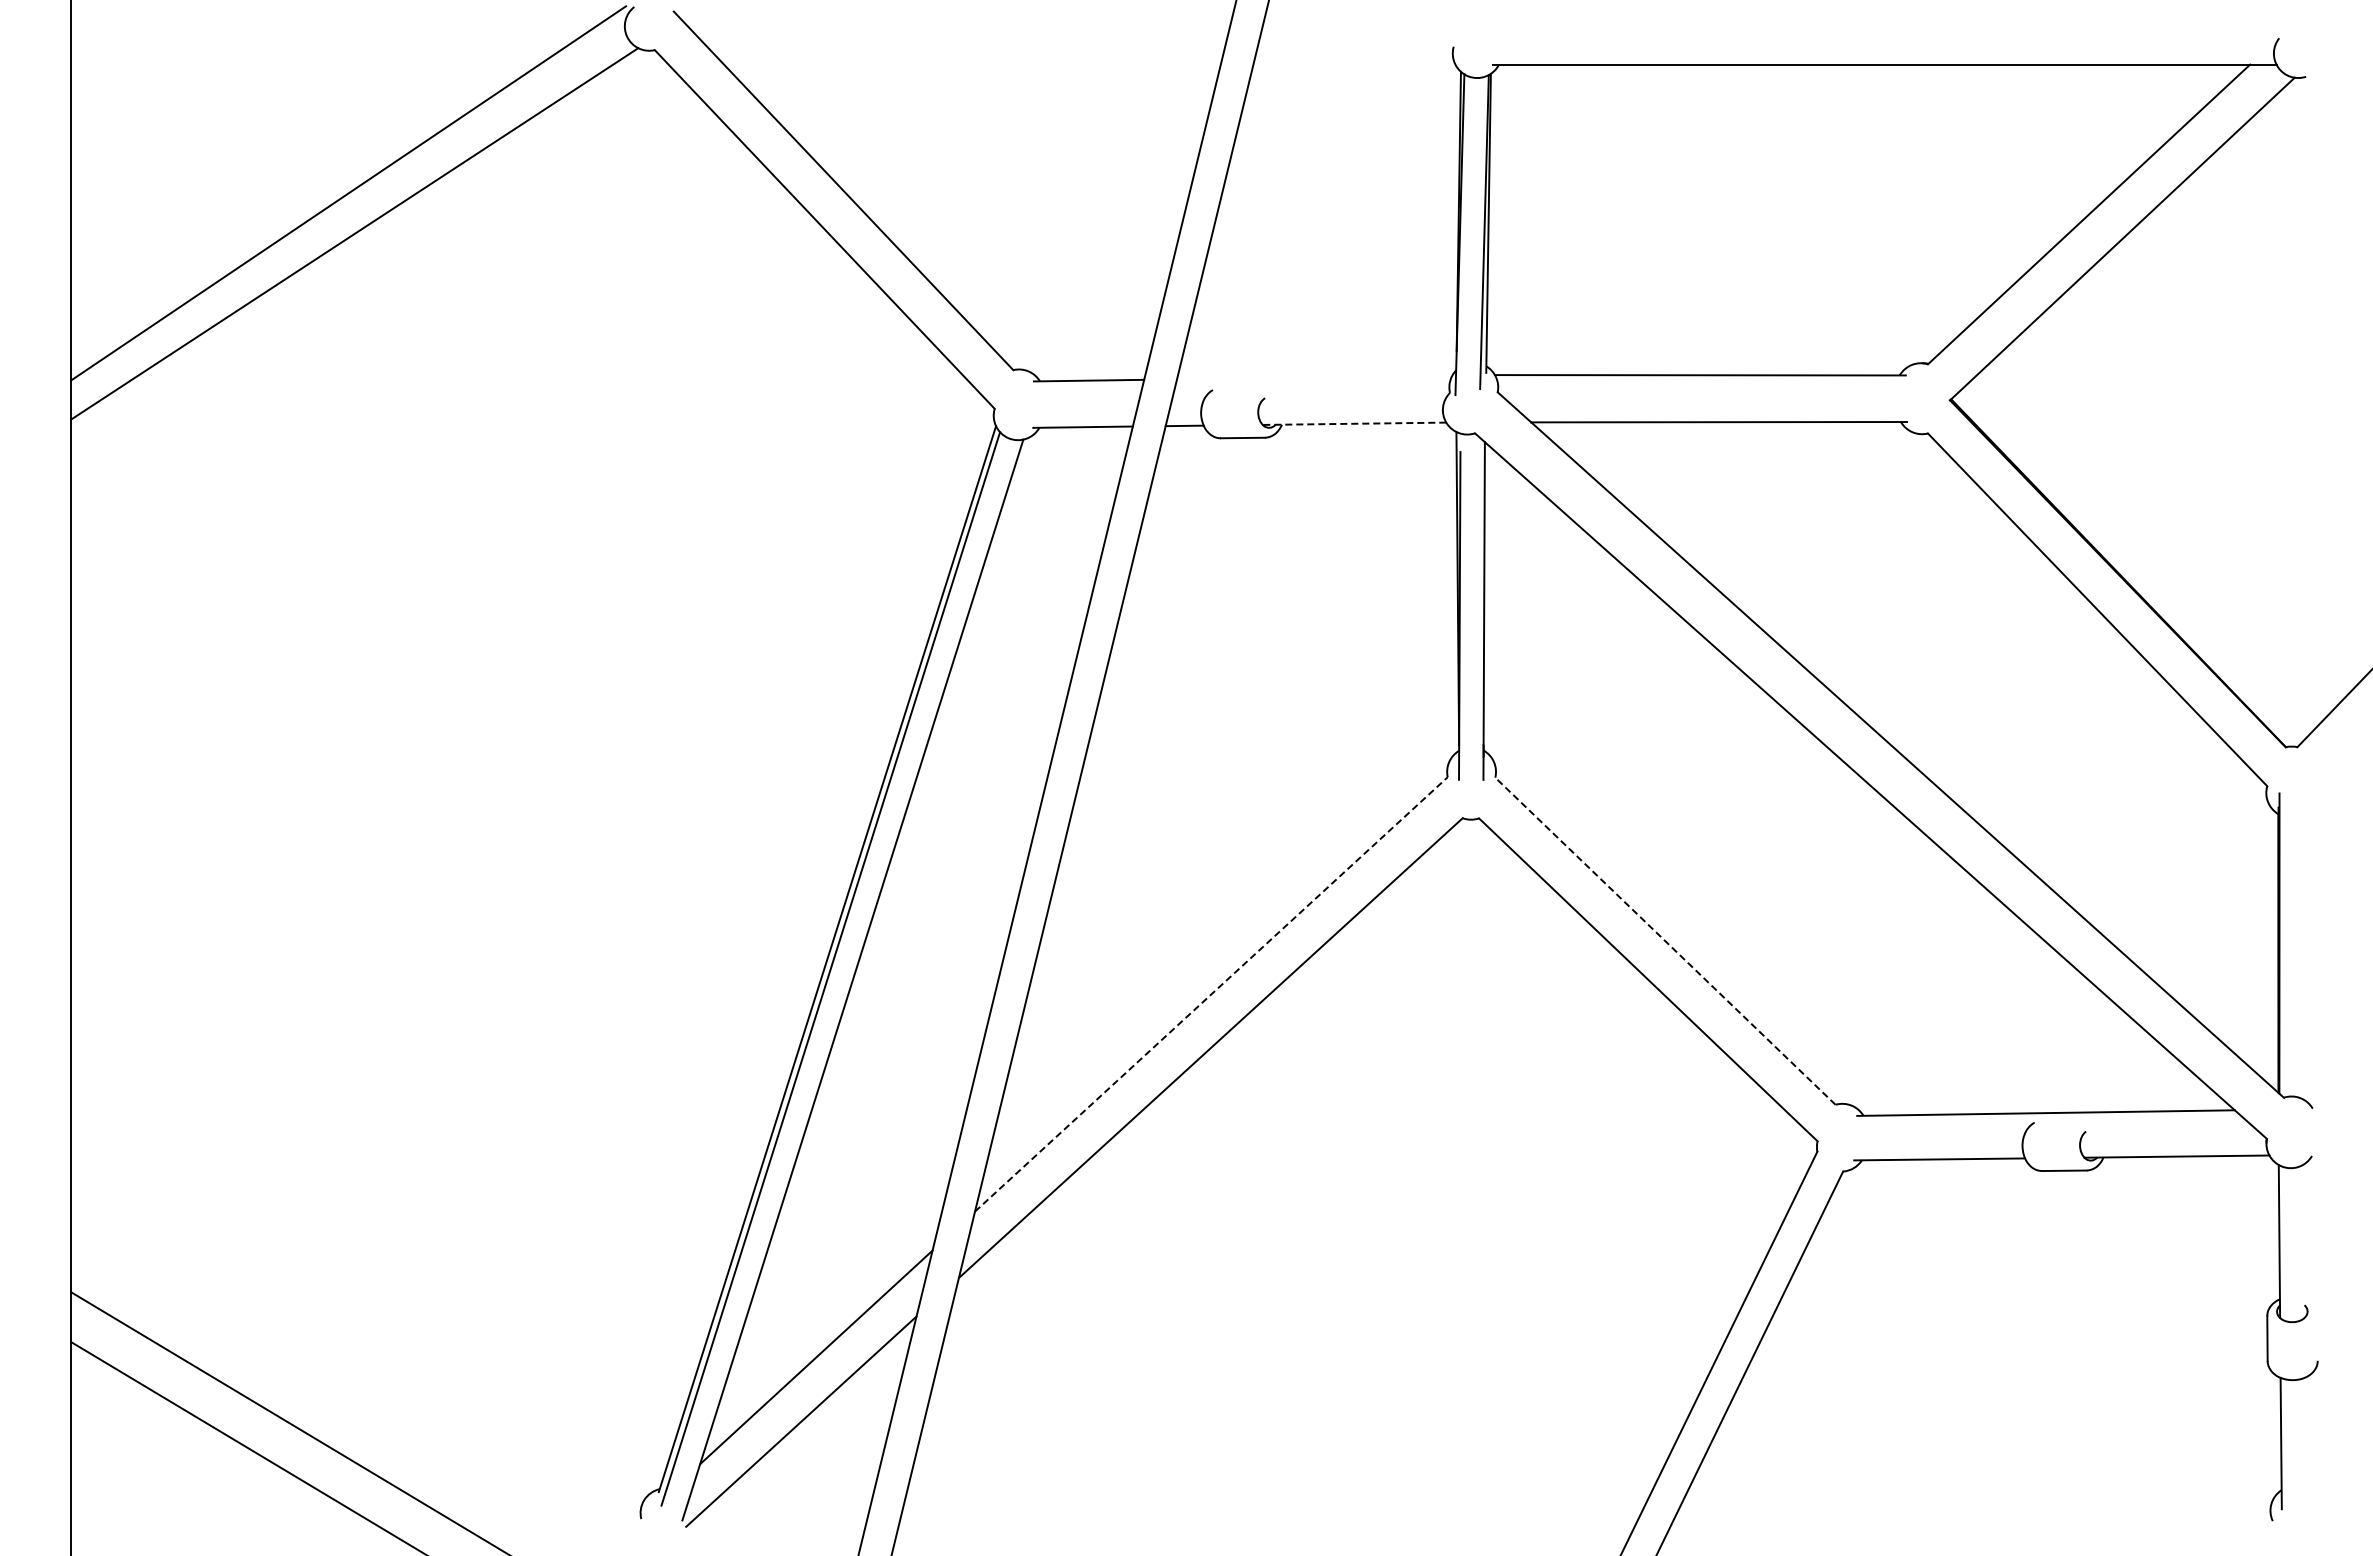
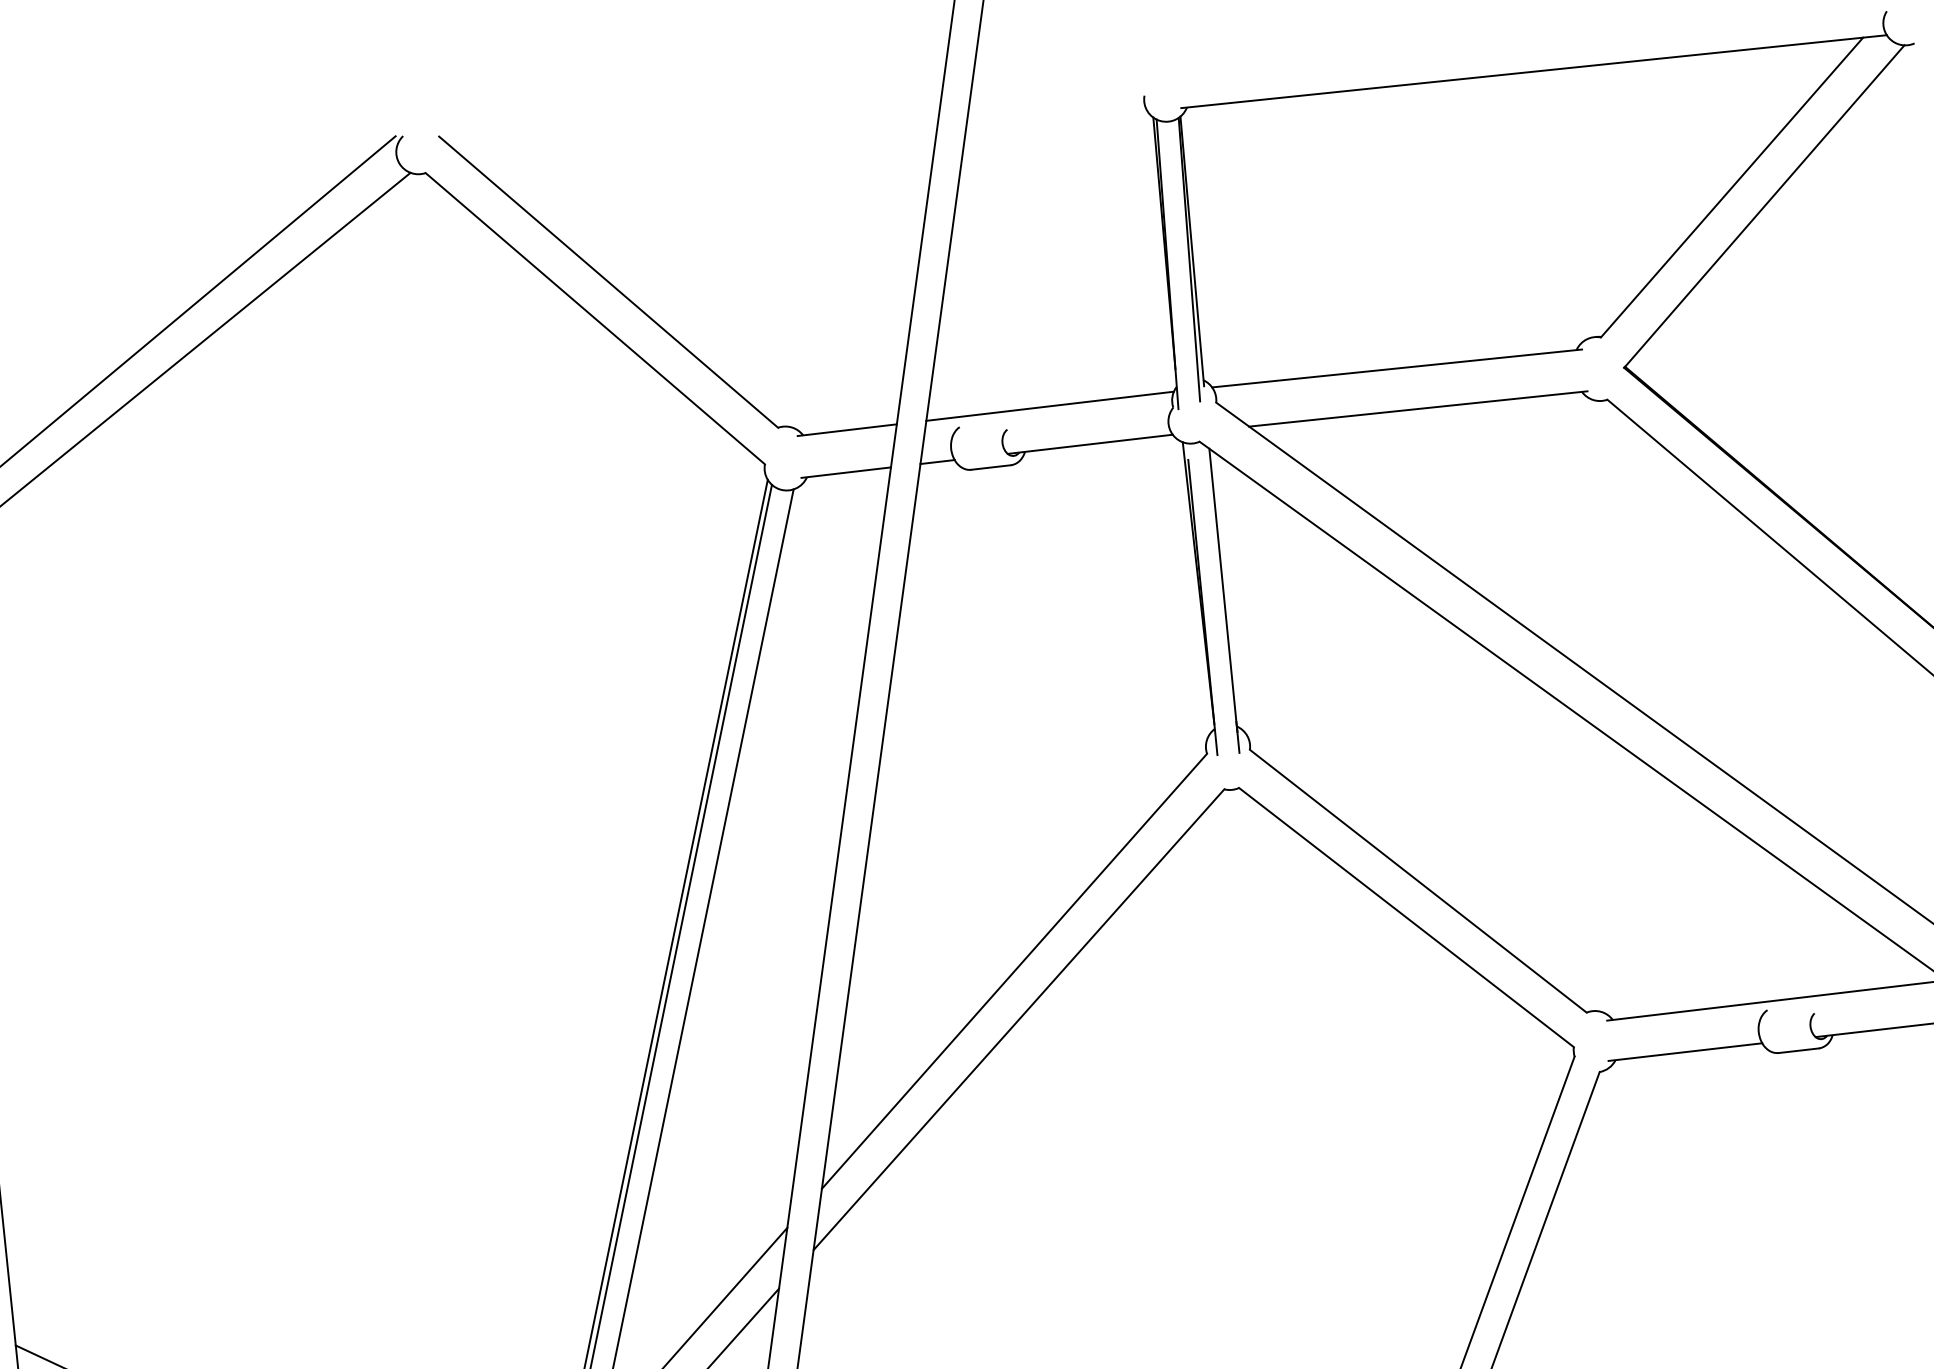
line: (1314, 377) -> (1049, 406), added
line: (1354, 423) -> (1090, 444), dashed -> solid
line: (1665, 940) -> (1418, 880), dashed -> solid
line: (1211, 994) -> (1014, 971), dashed -> solid

